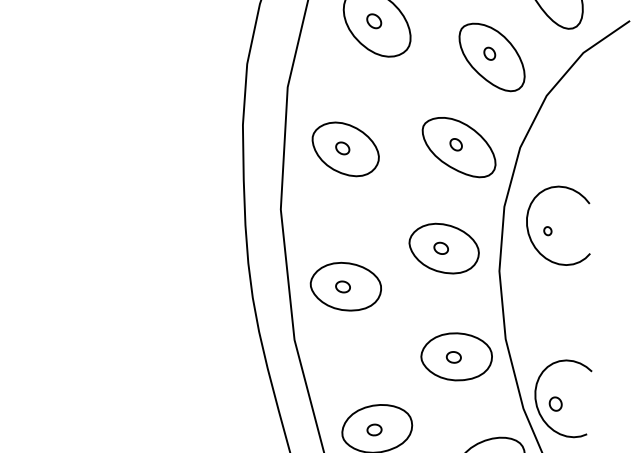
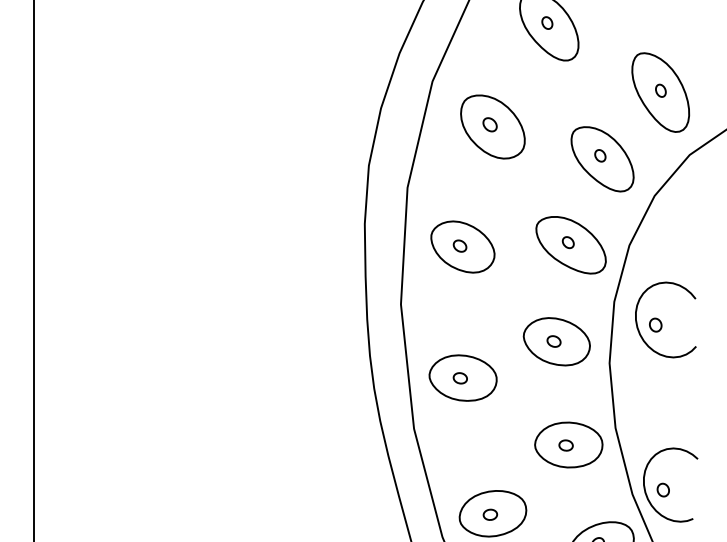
part: (547, 230) -> (655, 324), size x1.67

